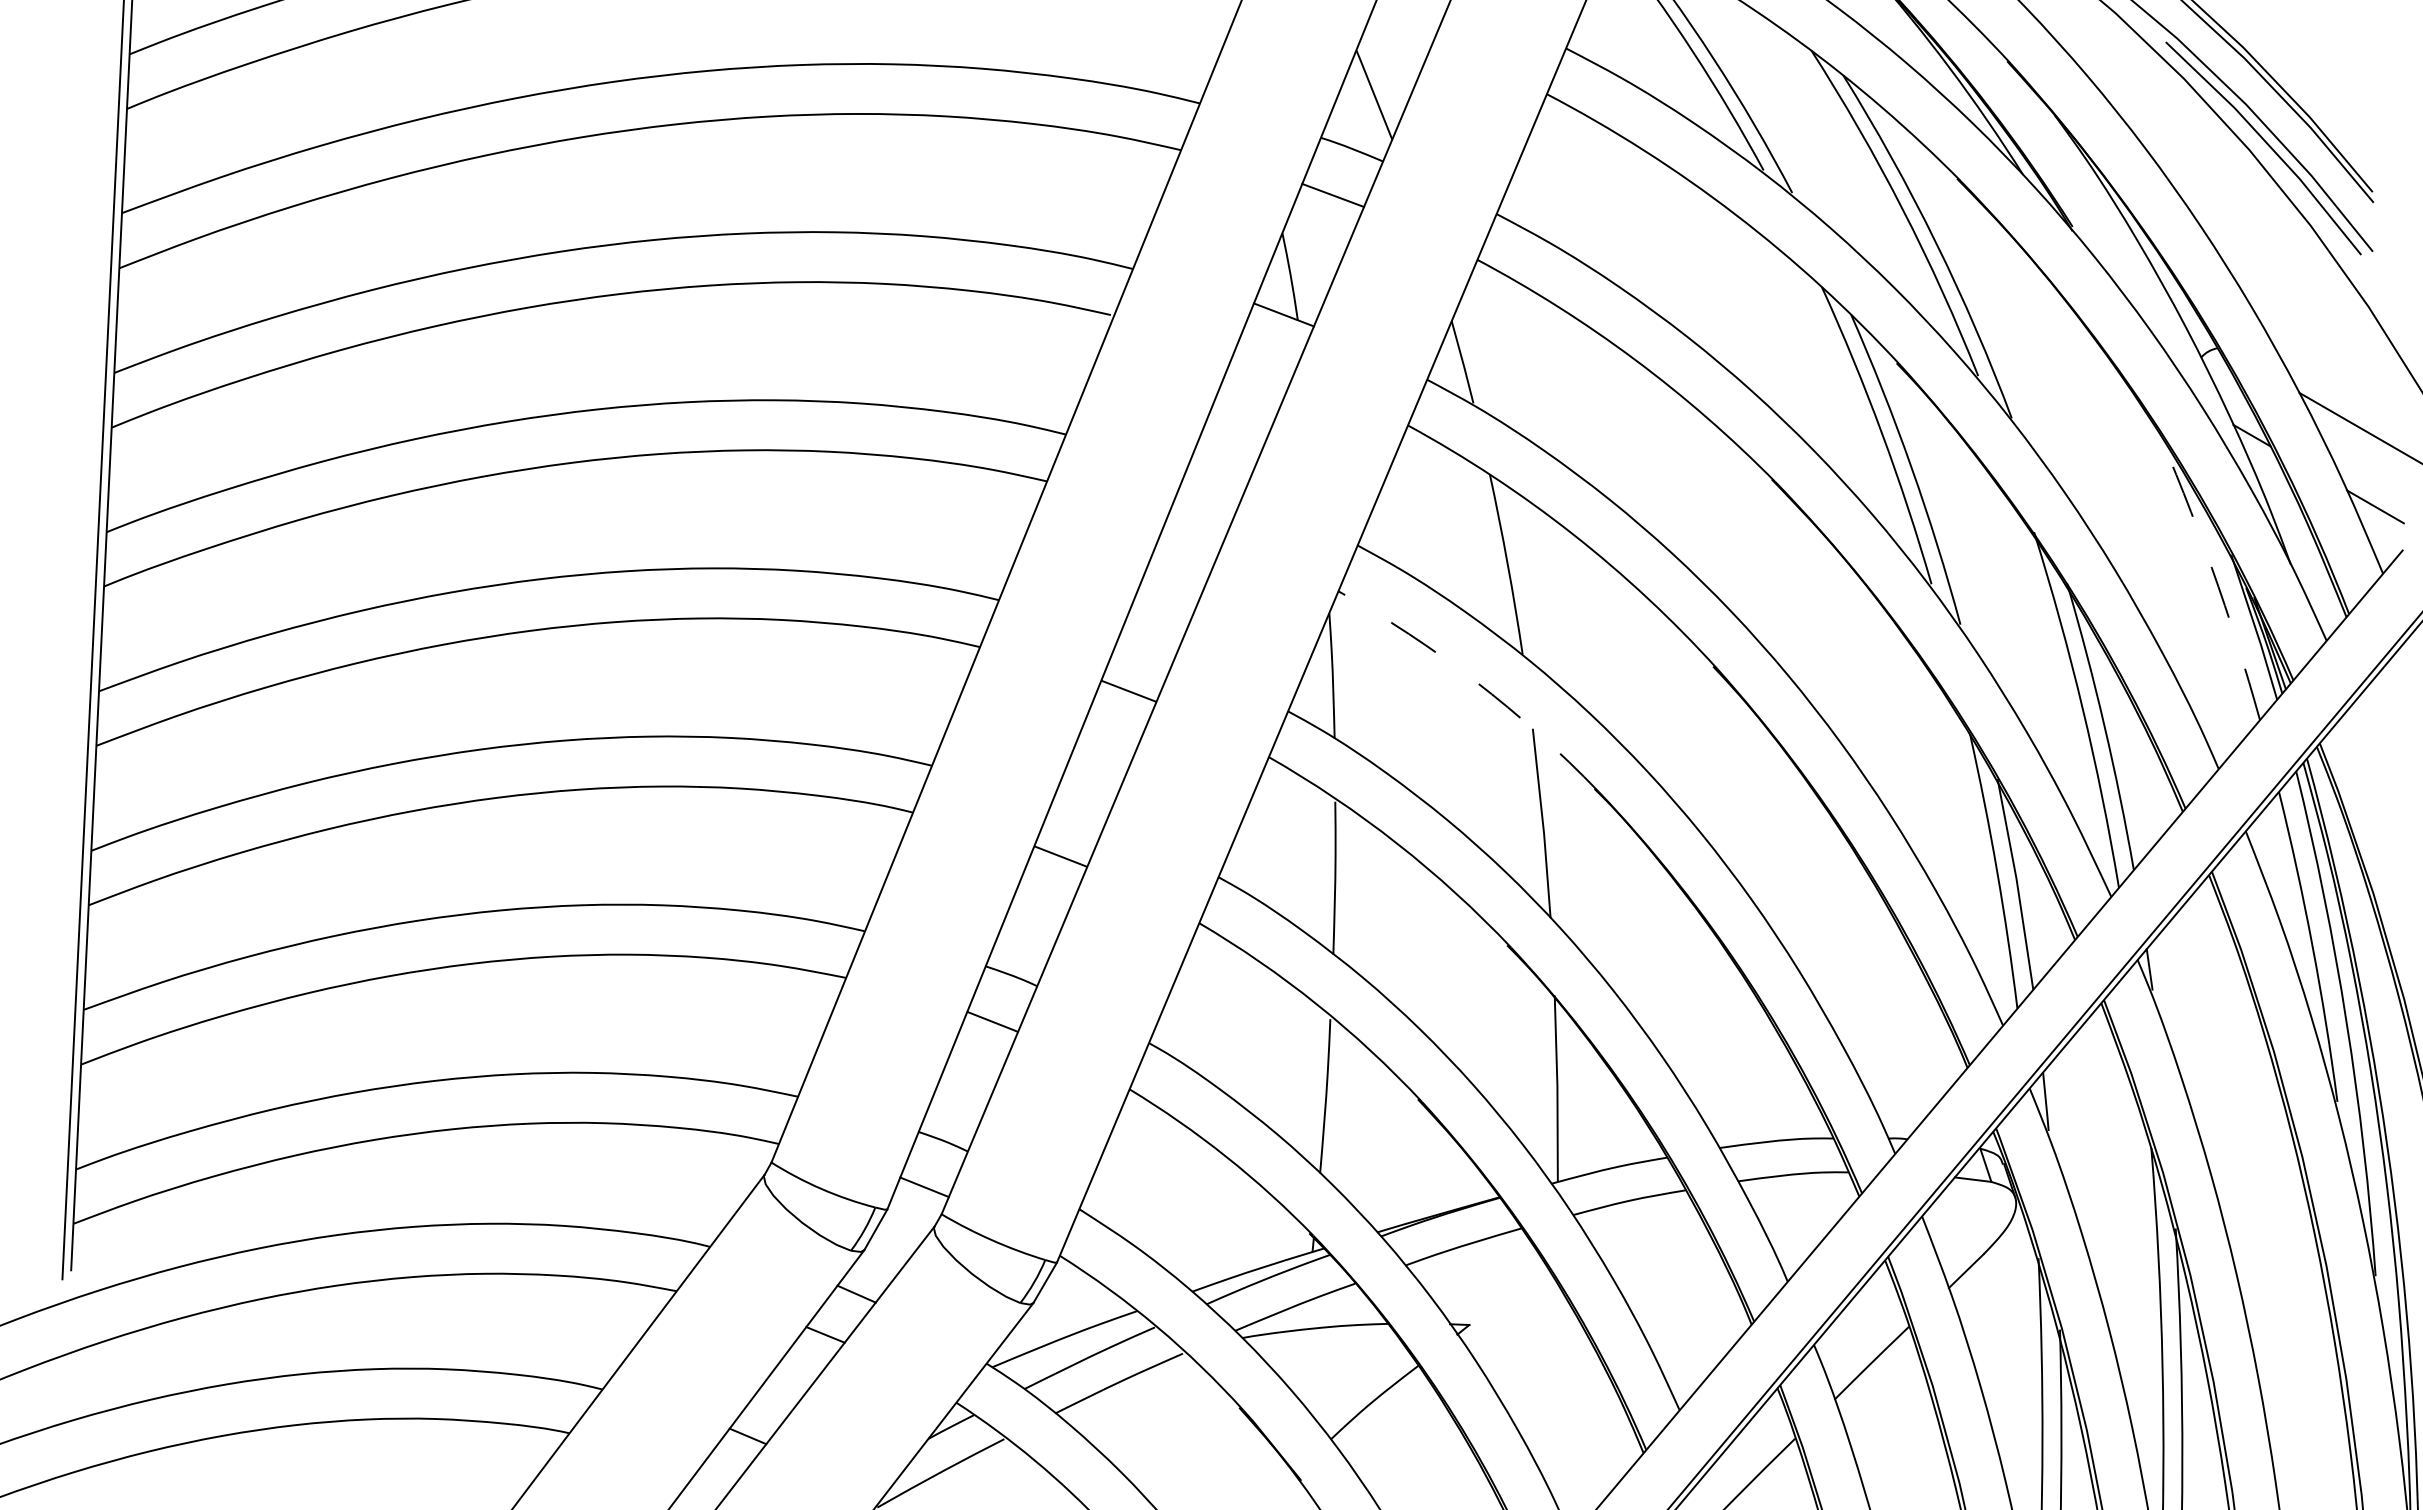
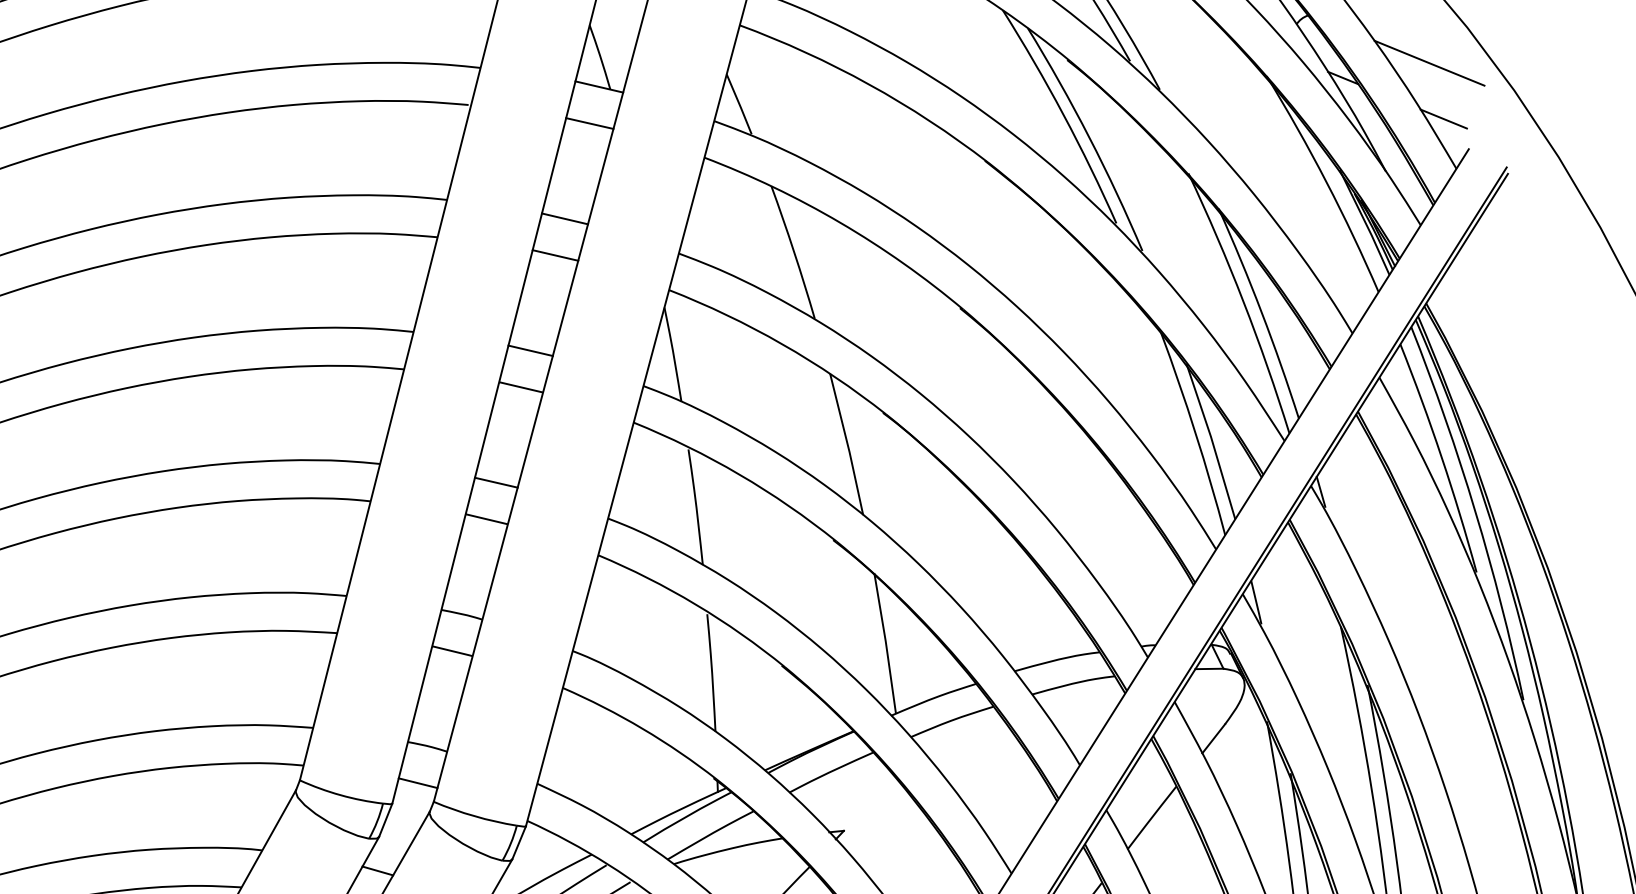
line: (1264, 360) -> (589, 123), added
line: (1215, 480) -> (564, 219), added
line: (1196, 525) -> (555, 255), added
arc: (2211, 568) -> (1326, 182), dashed -> solid
line: (1147, 645) -> (530, 350), added
arc: (1475, 681) -> (781, 344), dashed -> solid
line: (1079, 810) -> (496, 482), added

